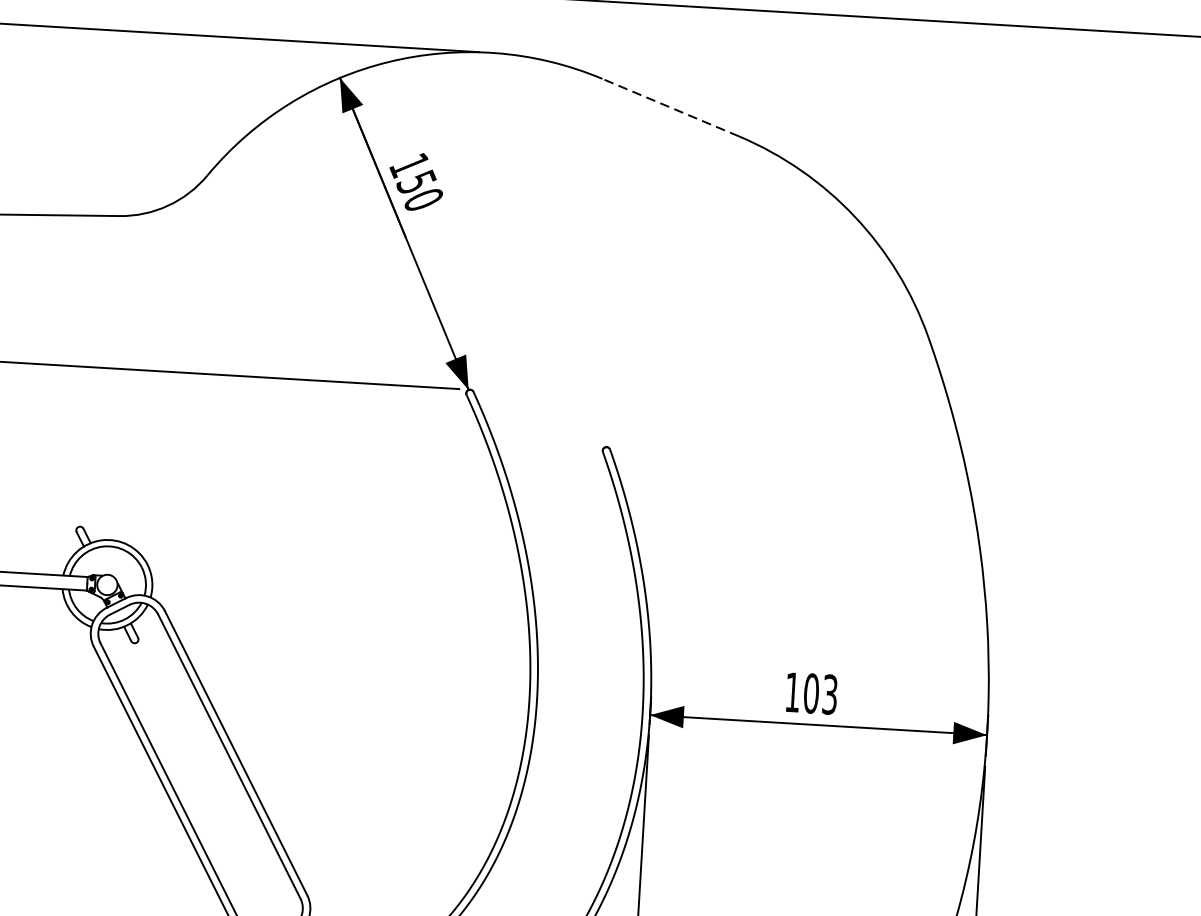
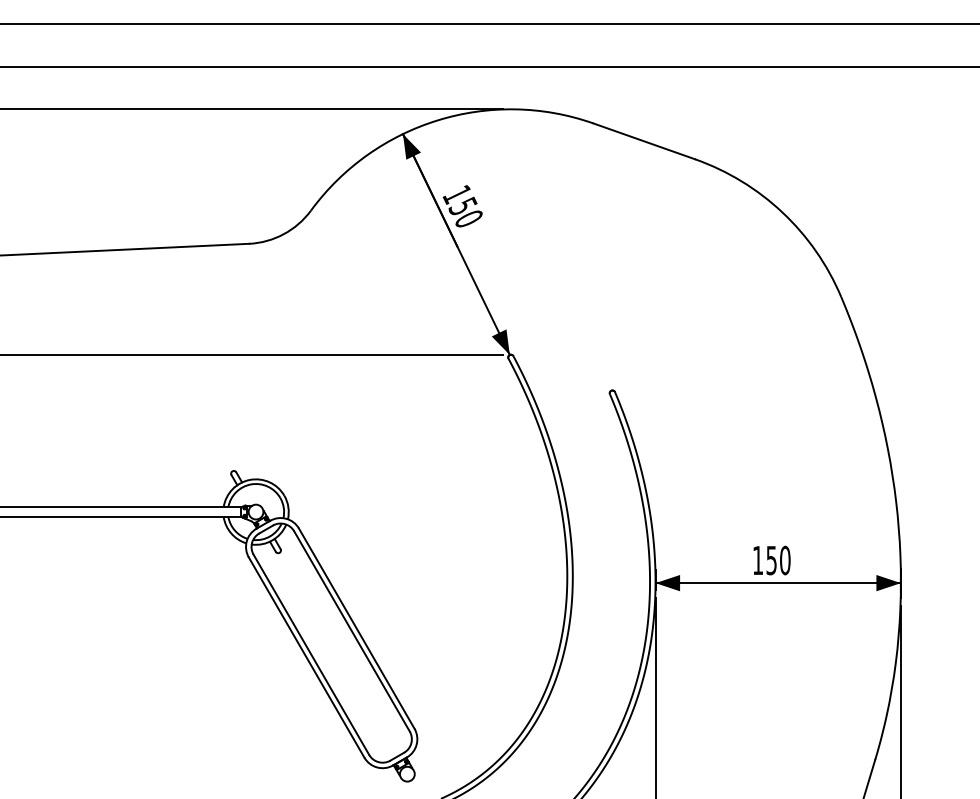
line: (670, 107) -> (644, 141), dashed -> solid
text: (820, 694) -> (778, 560), 103 -> 150

